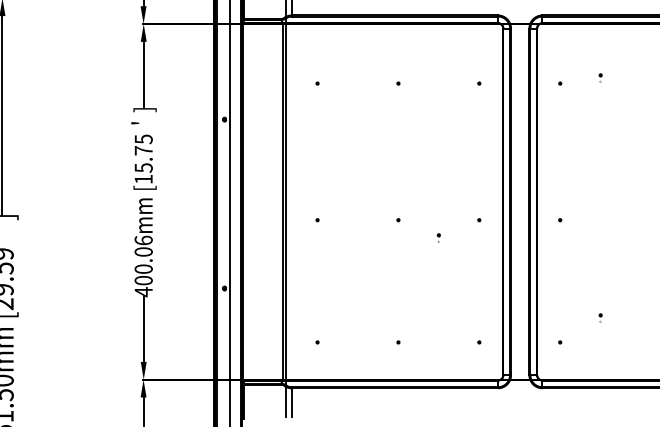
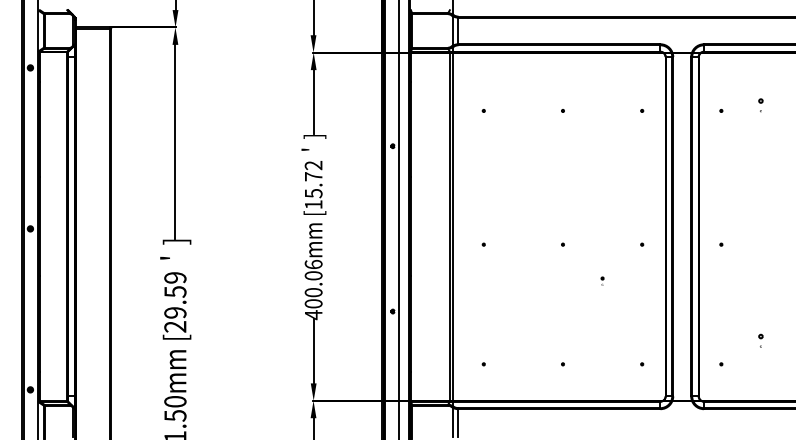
part: (600, 78) -> (760, 105), size x1.6
text: (143, 139) -> (313, 165), [15.75 -> [15.72
part: (438, 237) -> (602, 280), moved
part: (600, 317) -> (760, 339), size x1.6

